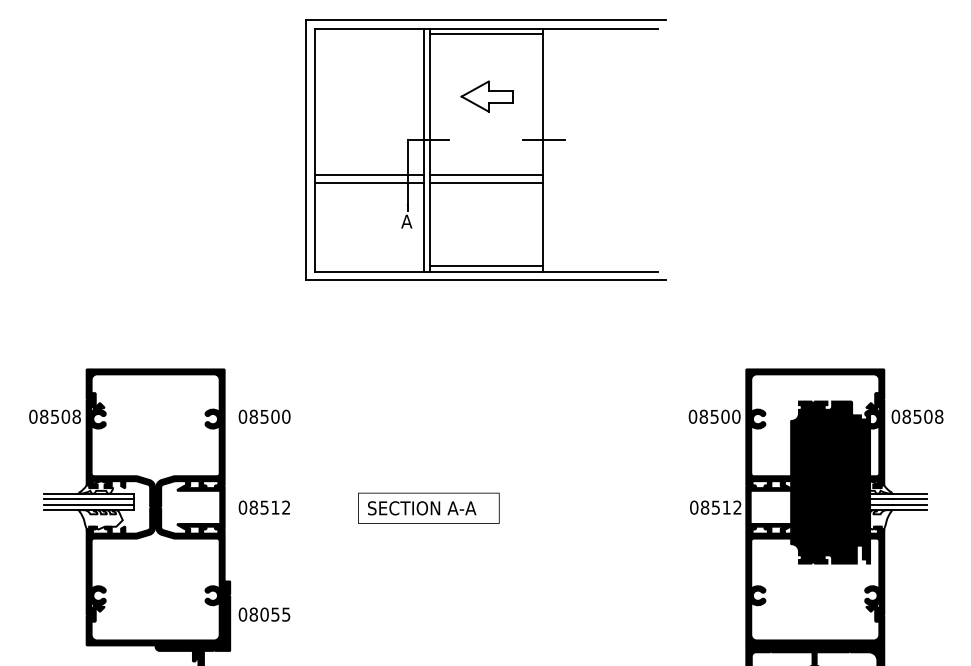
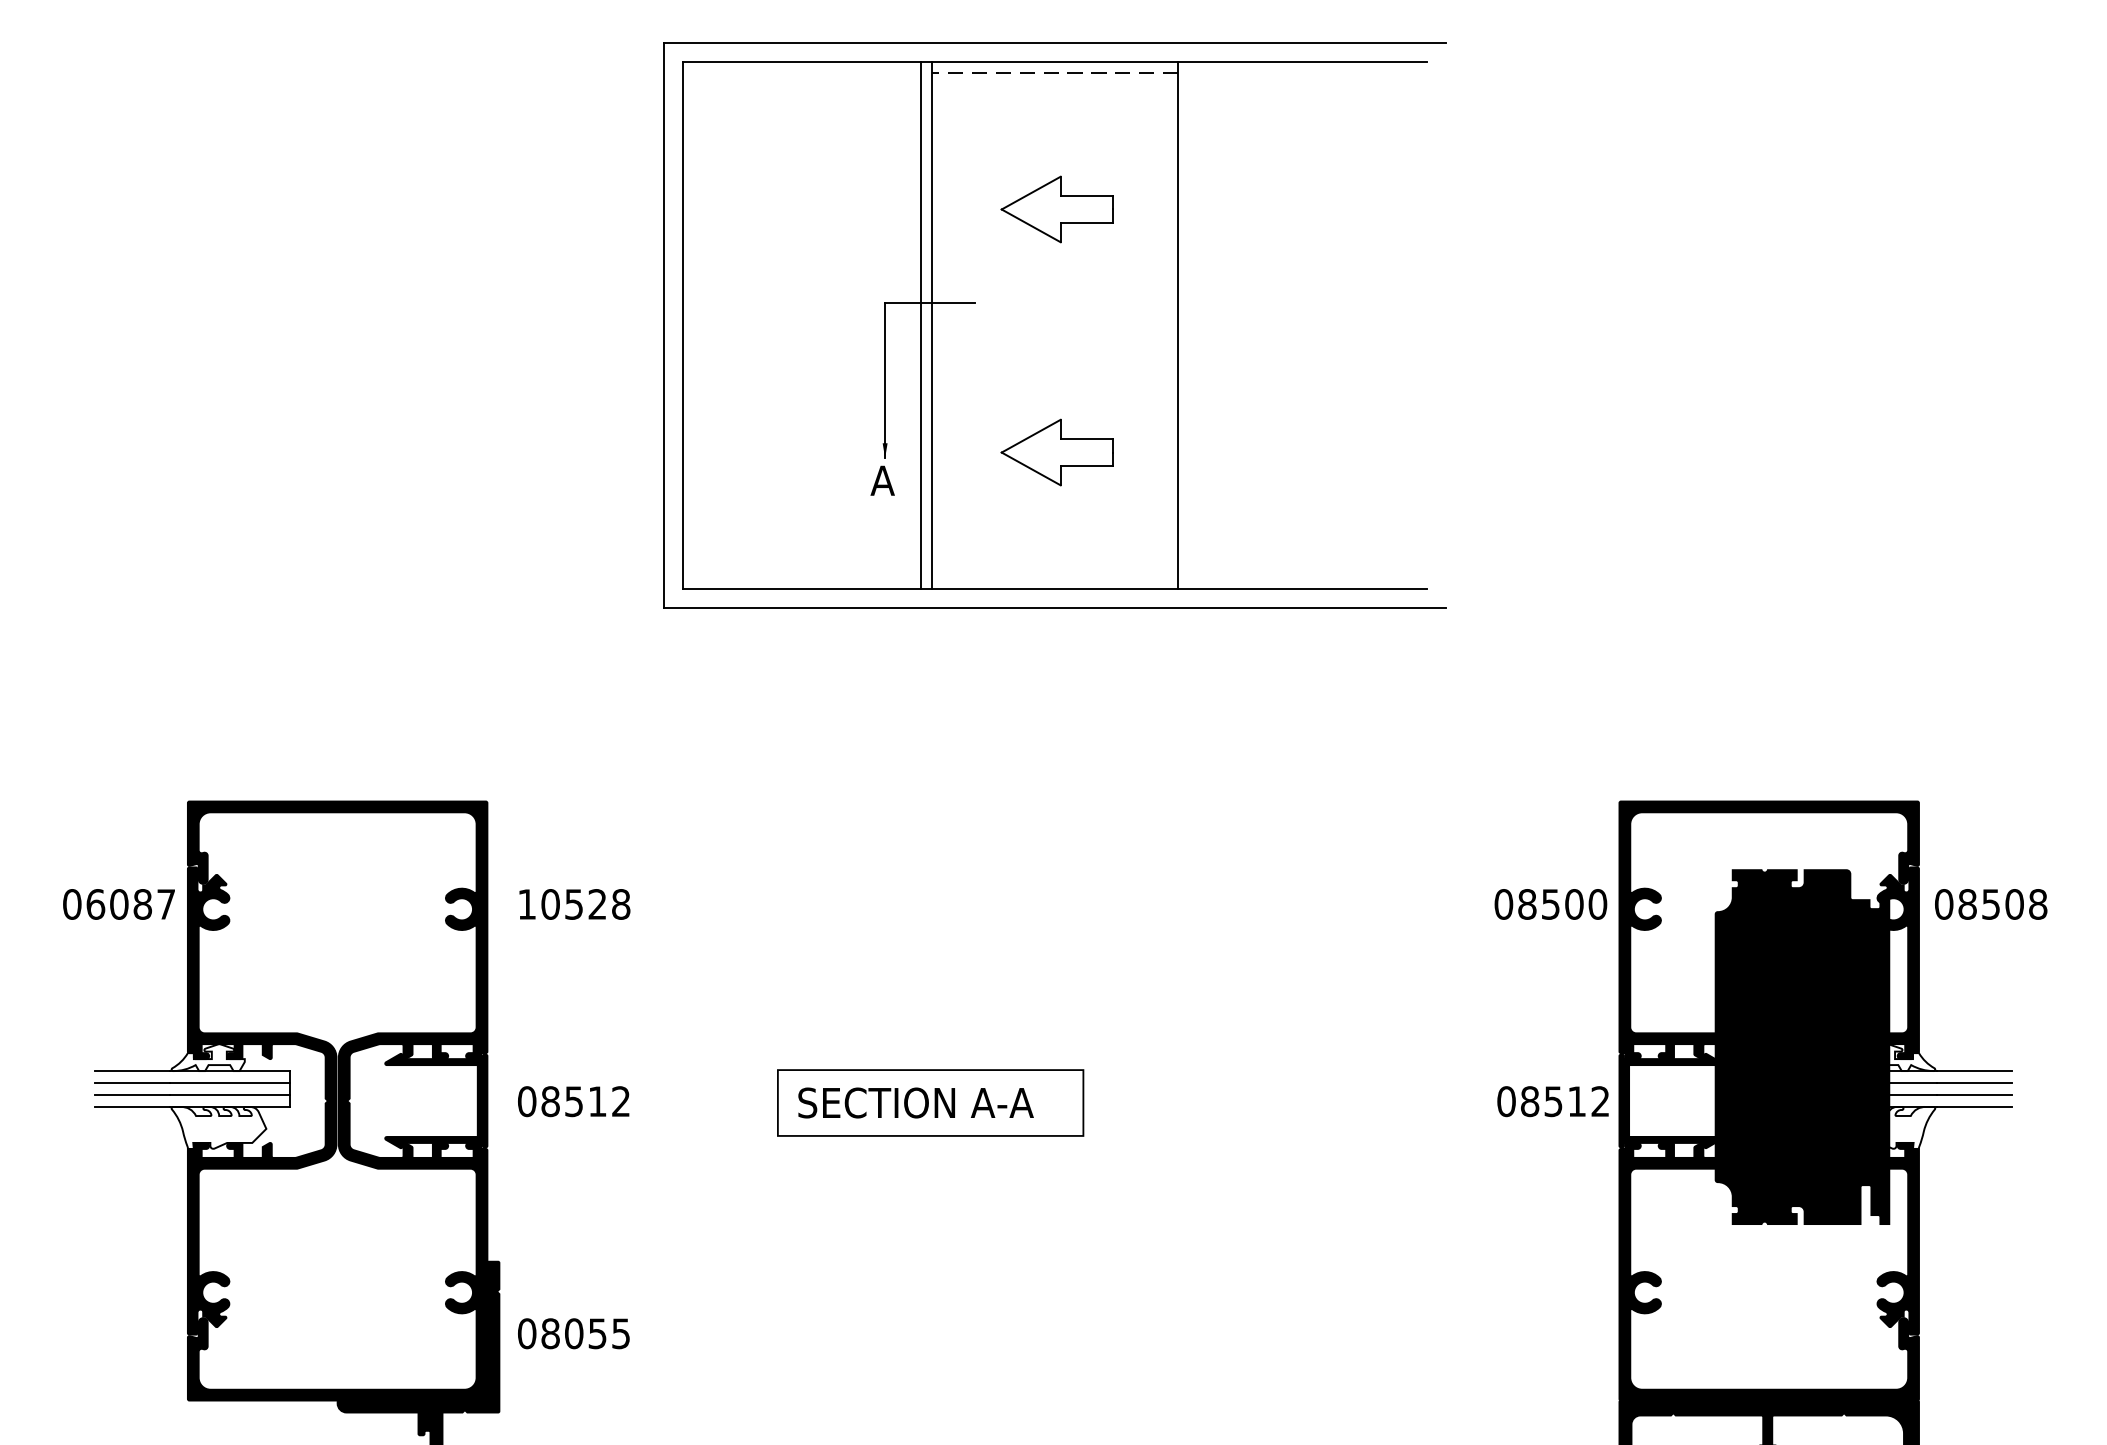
line: (486, 33) -> (1055, 72), solid -> dashed
line: (543, 139) -> (1179, 302), removed
line: (369, 174) -> (801, 378), removed
line: (485, 174) -> (1053, 378), removed
line: (369, 183) -> (801, 398), removed
line: (485, 183) -> (1053, 398), removed
part: (486, 208) -> (1055, 452), added
line: (485, 266) -> (1053, 578), removed
text: (60, 416) -> (131, 903), 08508 -> 06087
text: (264, 416) -> (573, 903), 08500 -> 10528

